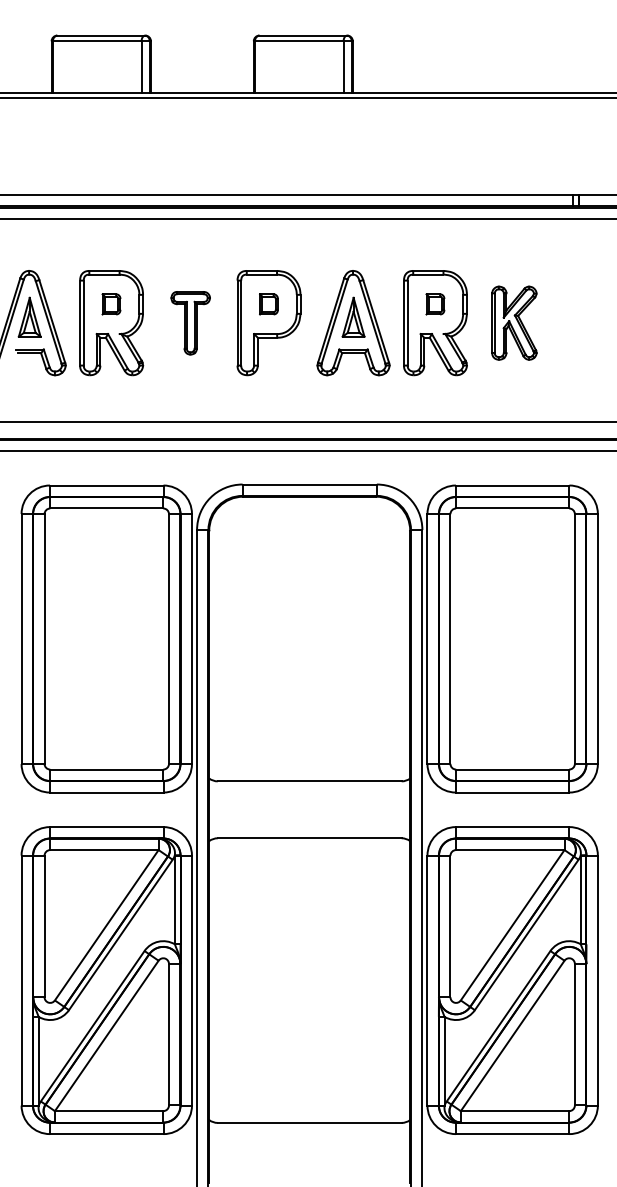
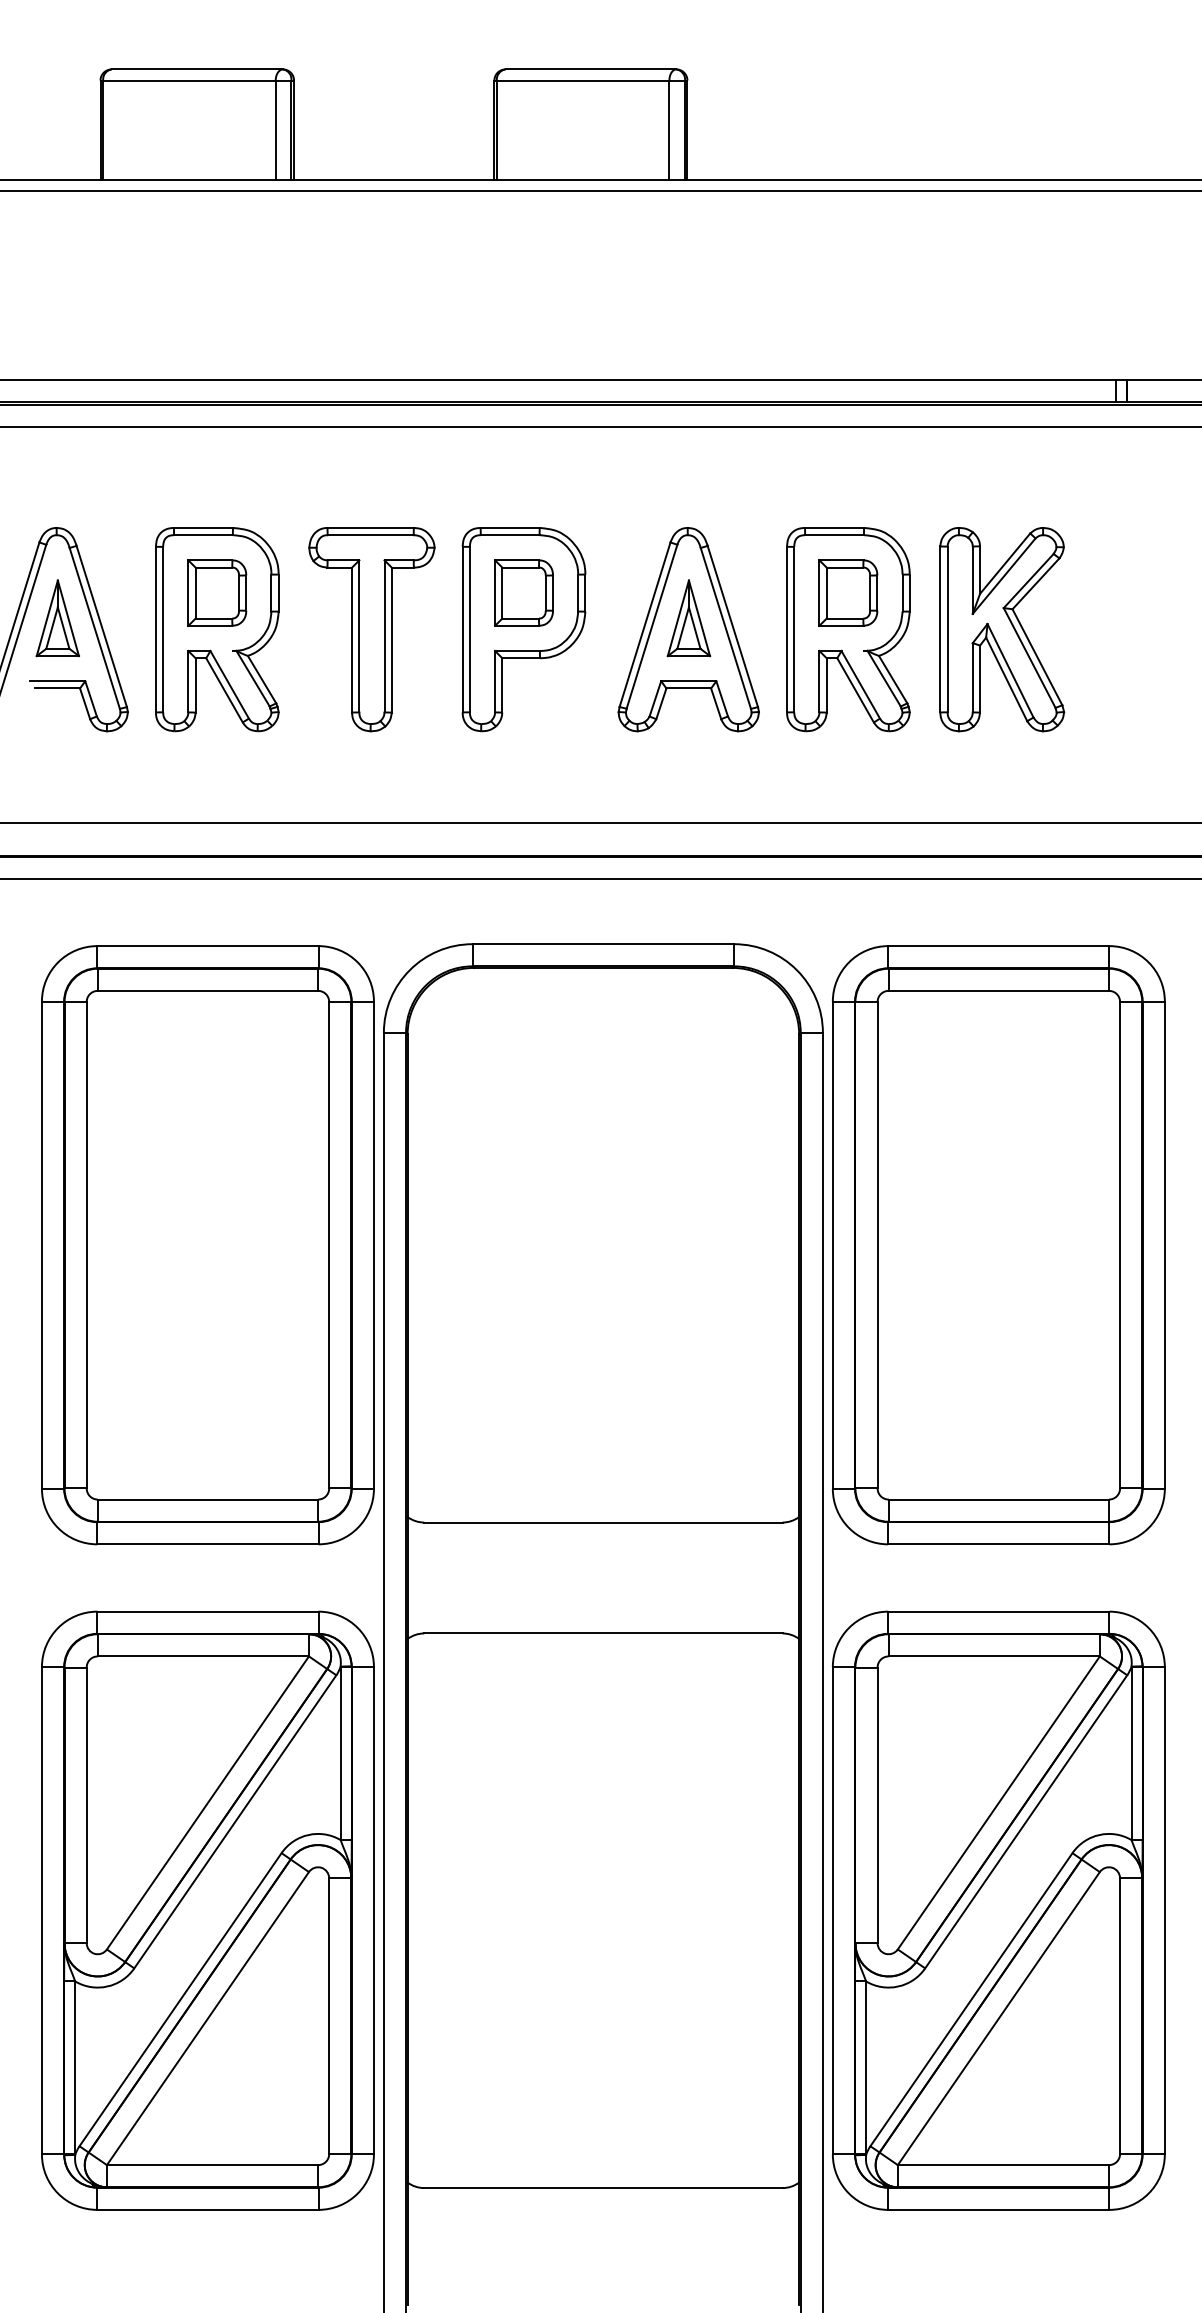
part: (111, 304) -> (217, 593), size x1.67
part: (268, 304) -> (523, 593), size x1.67
part: (435, 304) -> (848, 593), size x1.67
part: (190, 323) -> (371, 630), size x1.67
part: (514, 323) -> (1002, 630), size x1.43

